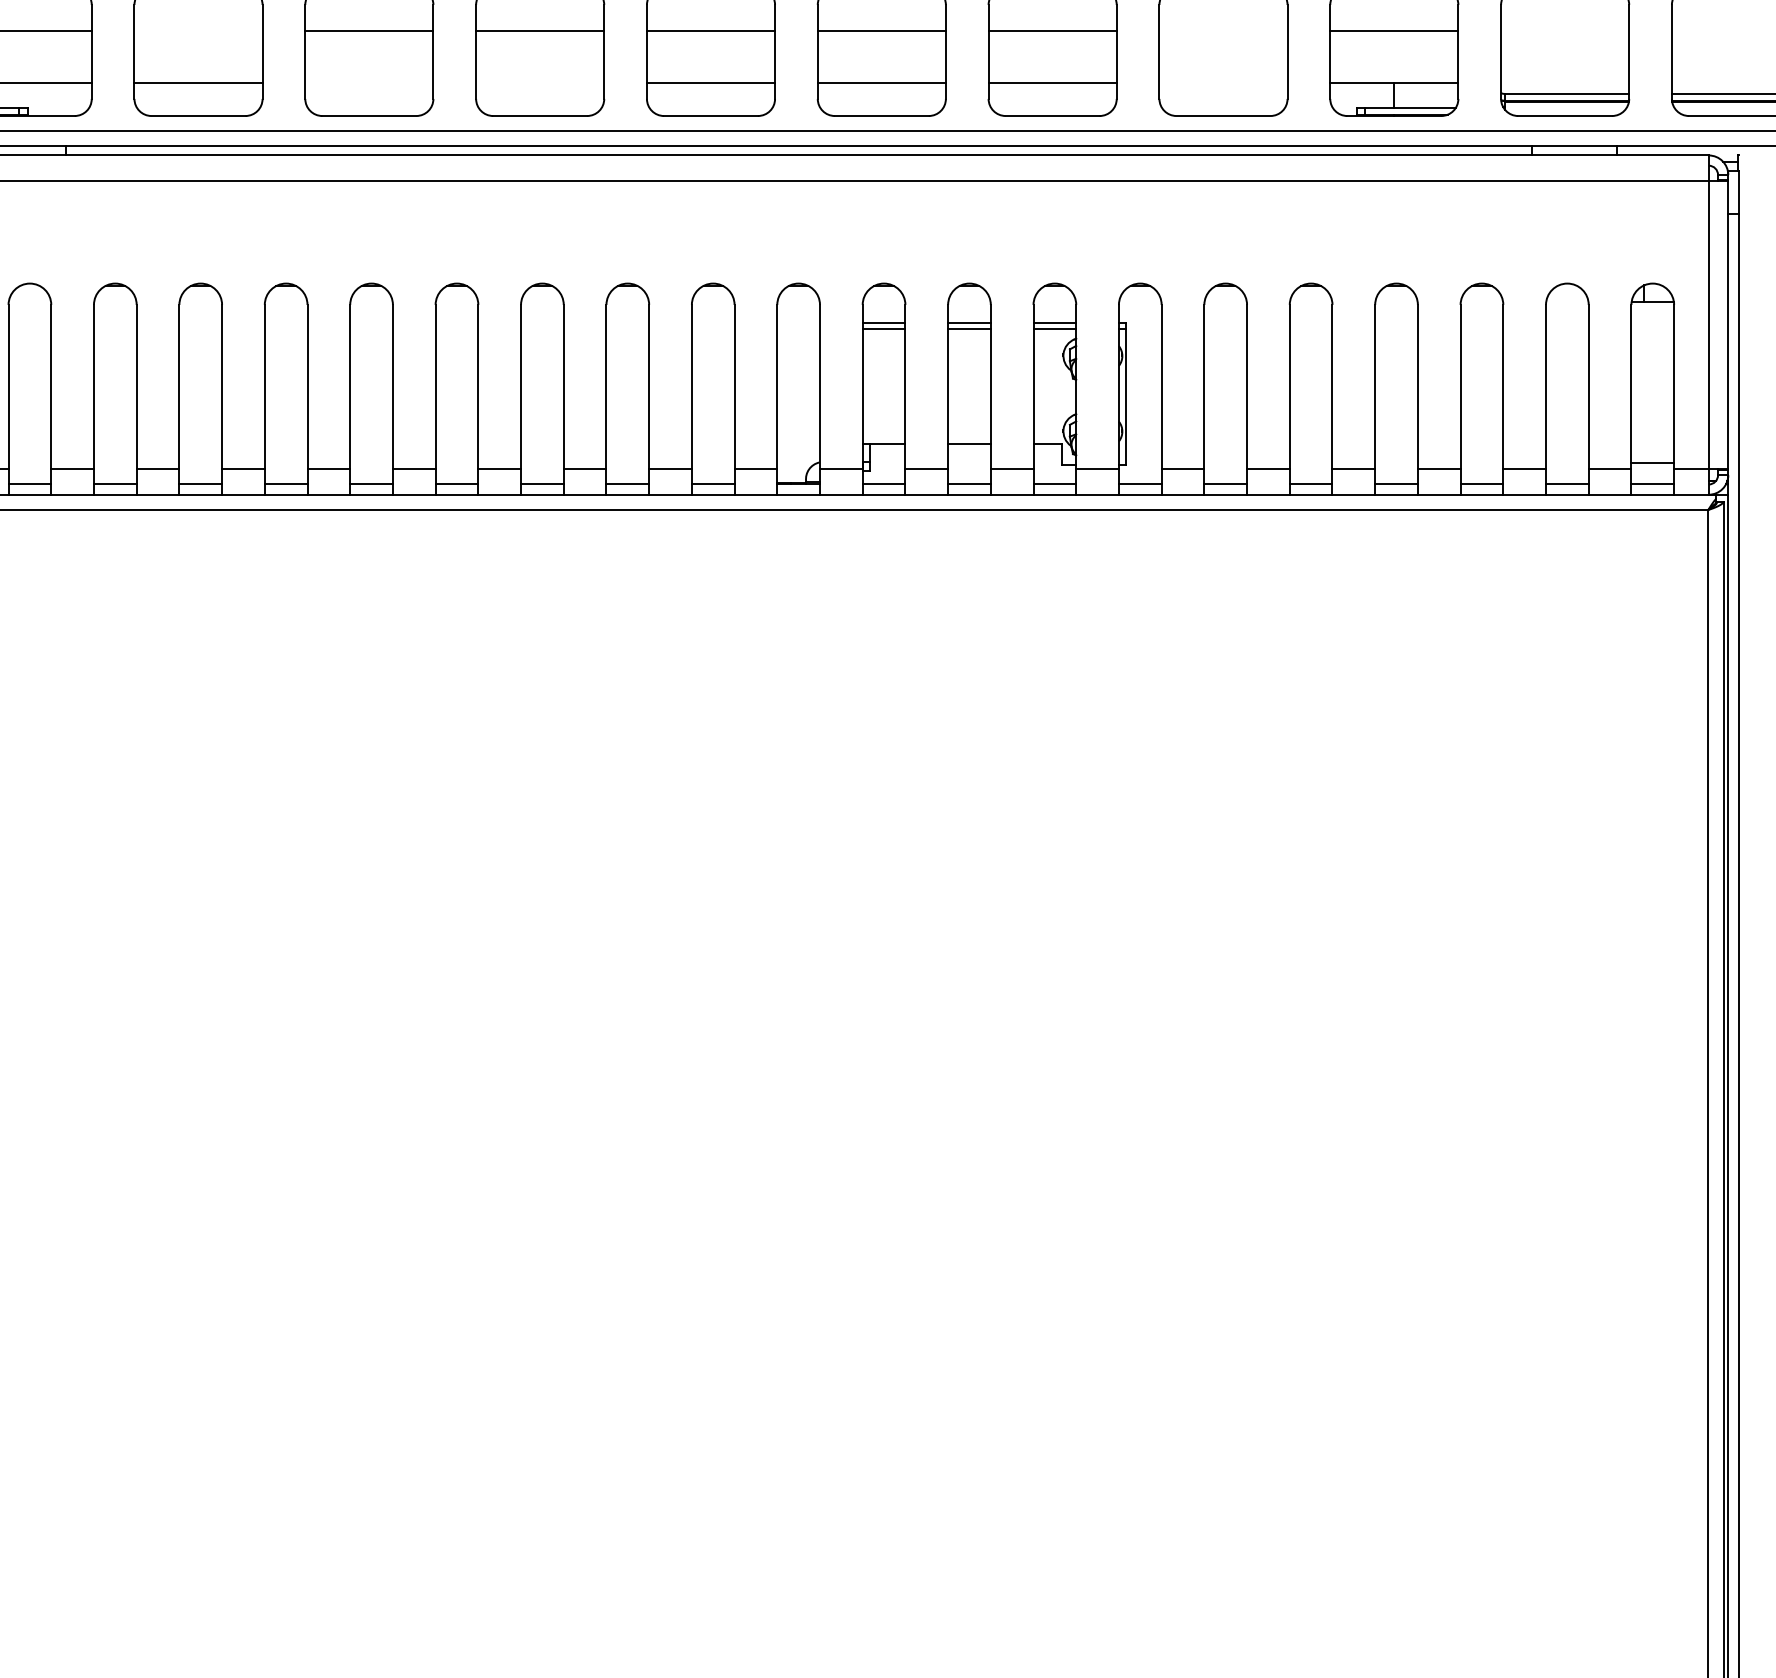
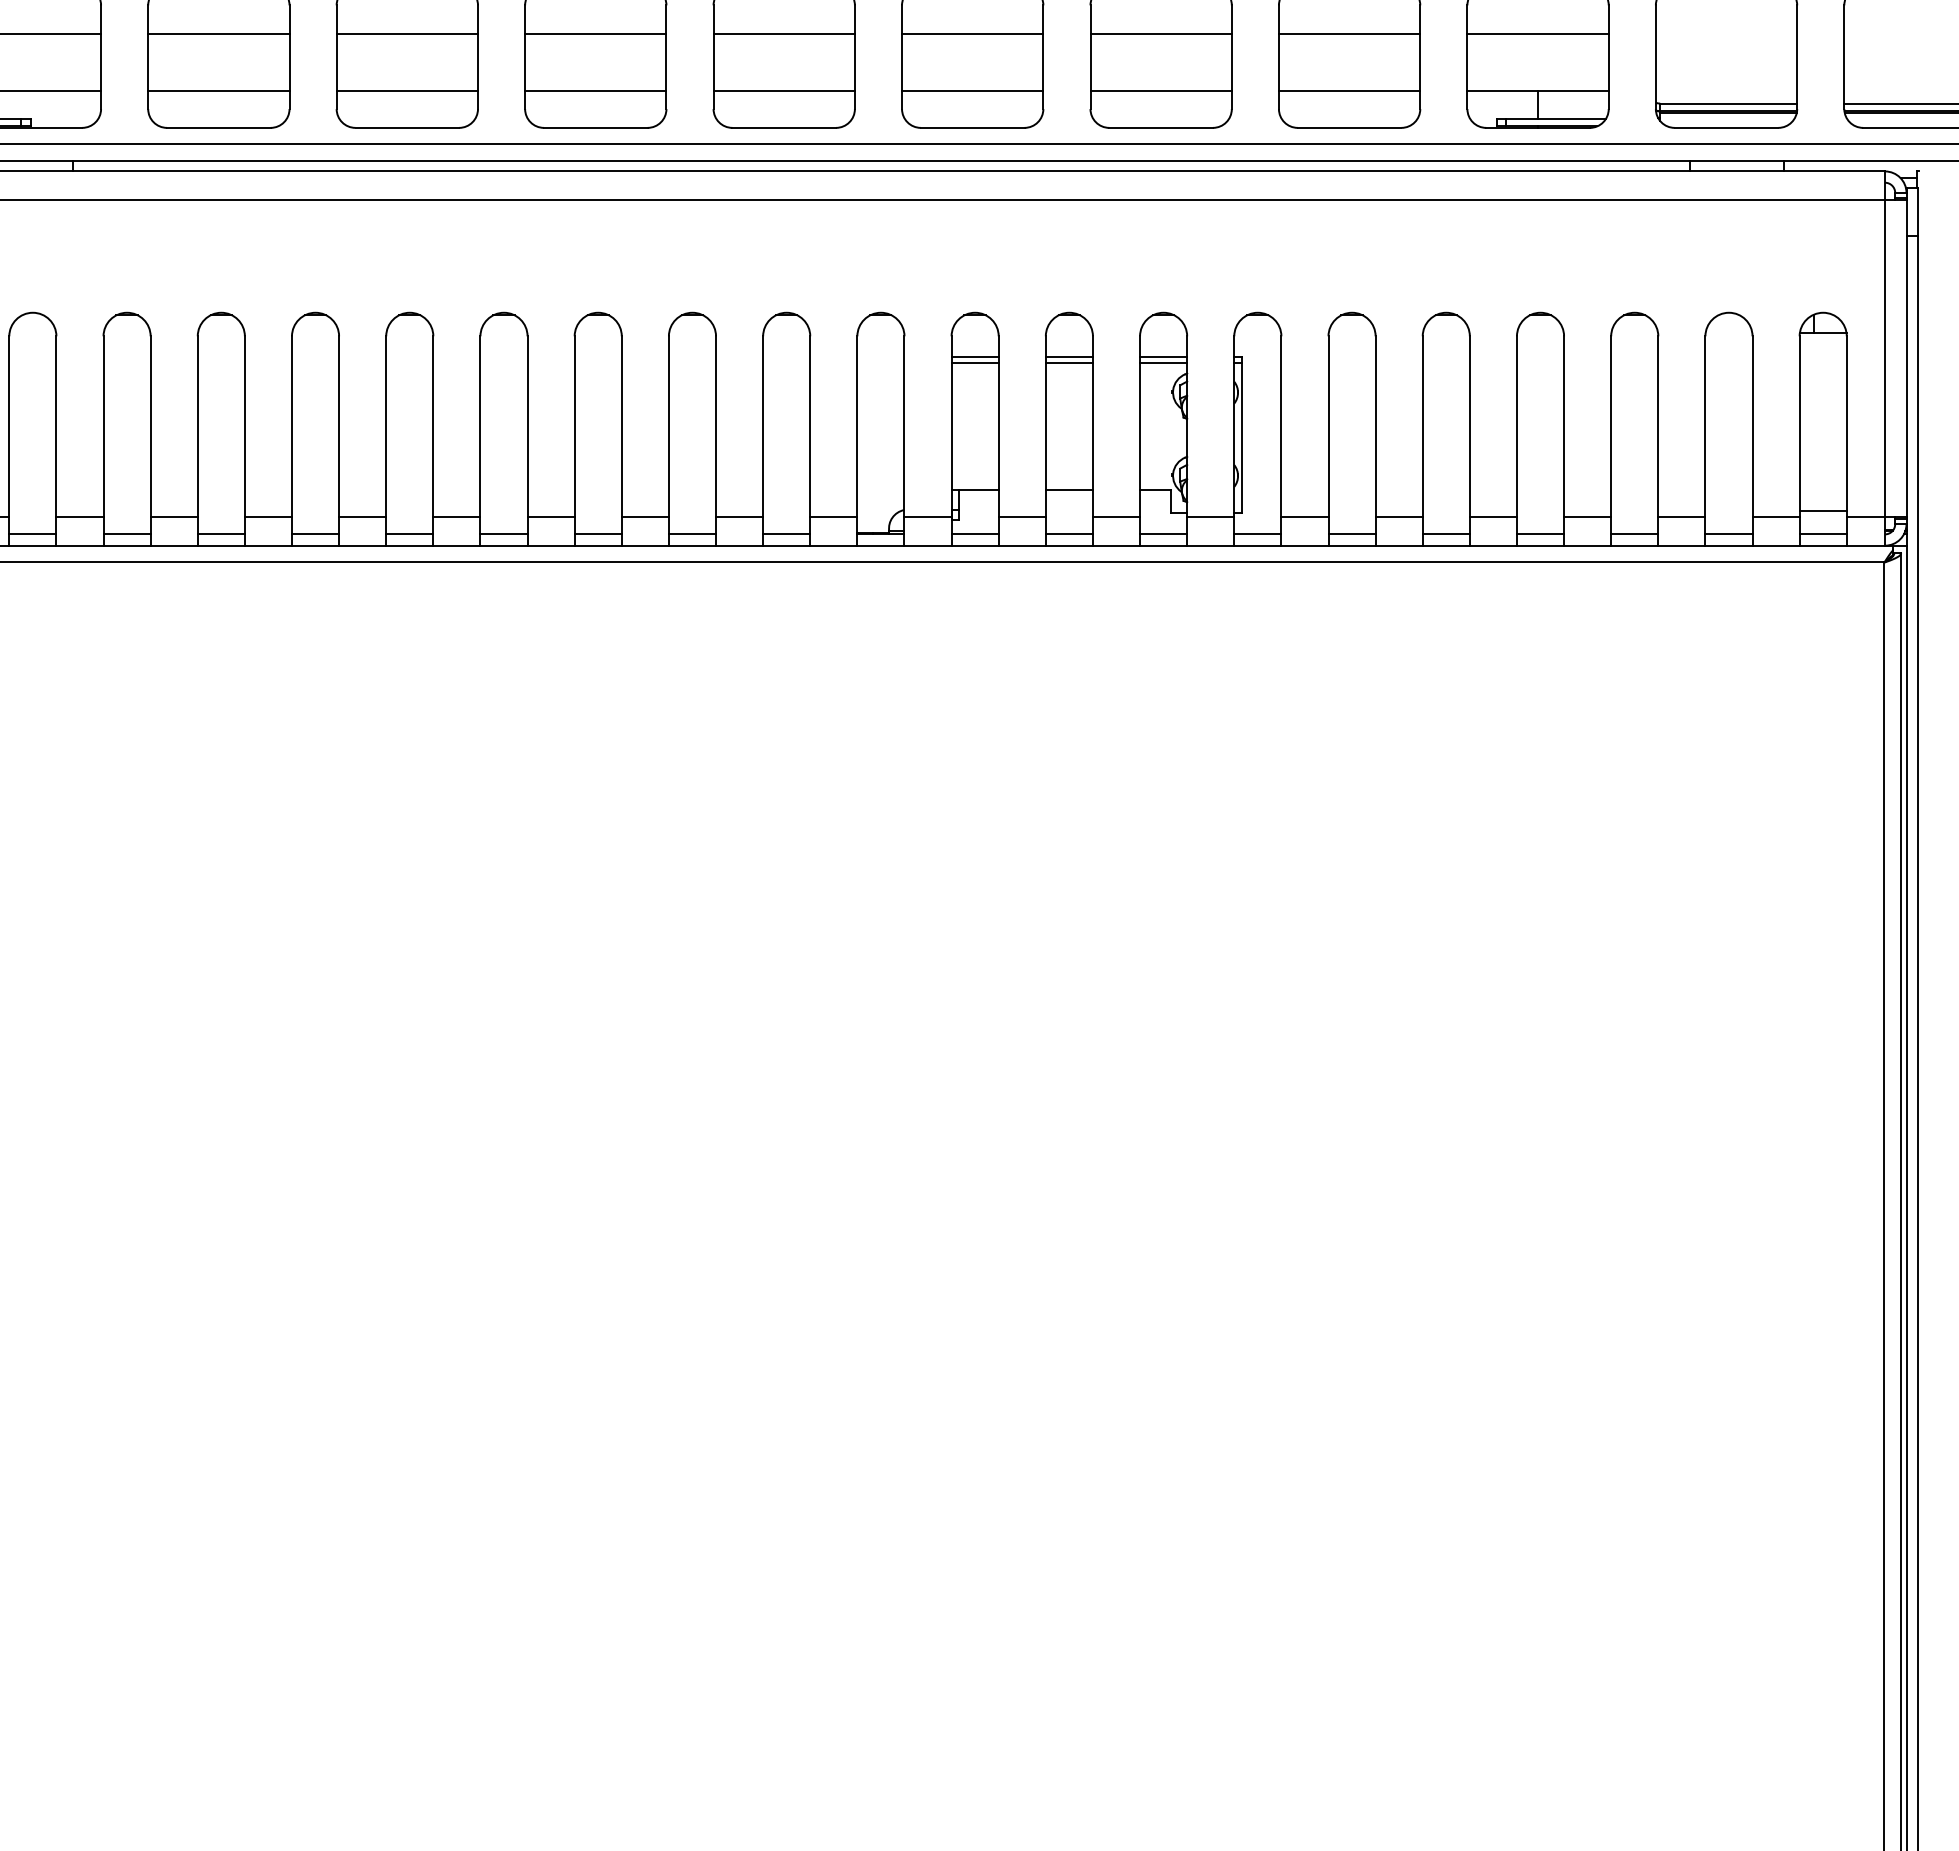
line: (198, 30) -> (218, 33), added
line: (1223, 30) -> (1349, 33), added
line: (369, 82) -> (407, 90), added
line: (540, 82) -> (596, 90), added
line: (1223, 82) -> (1349, 90), added

